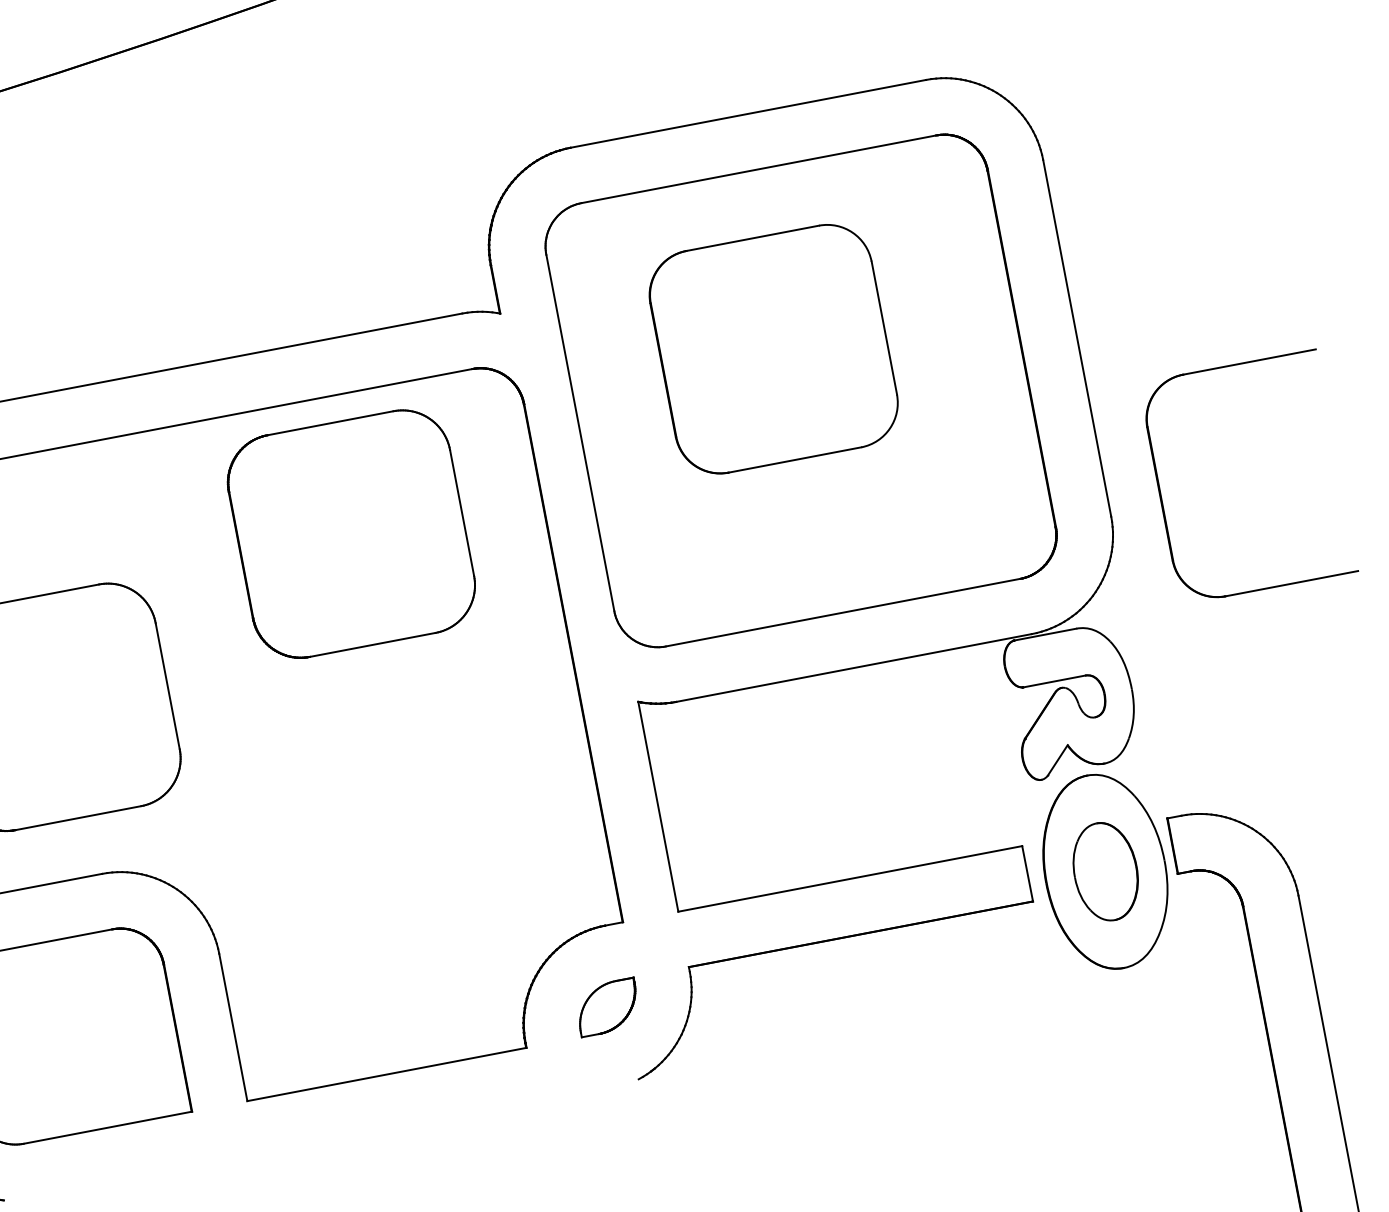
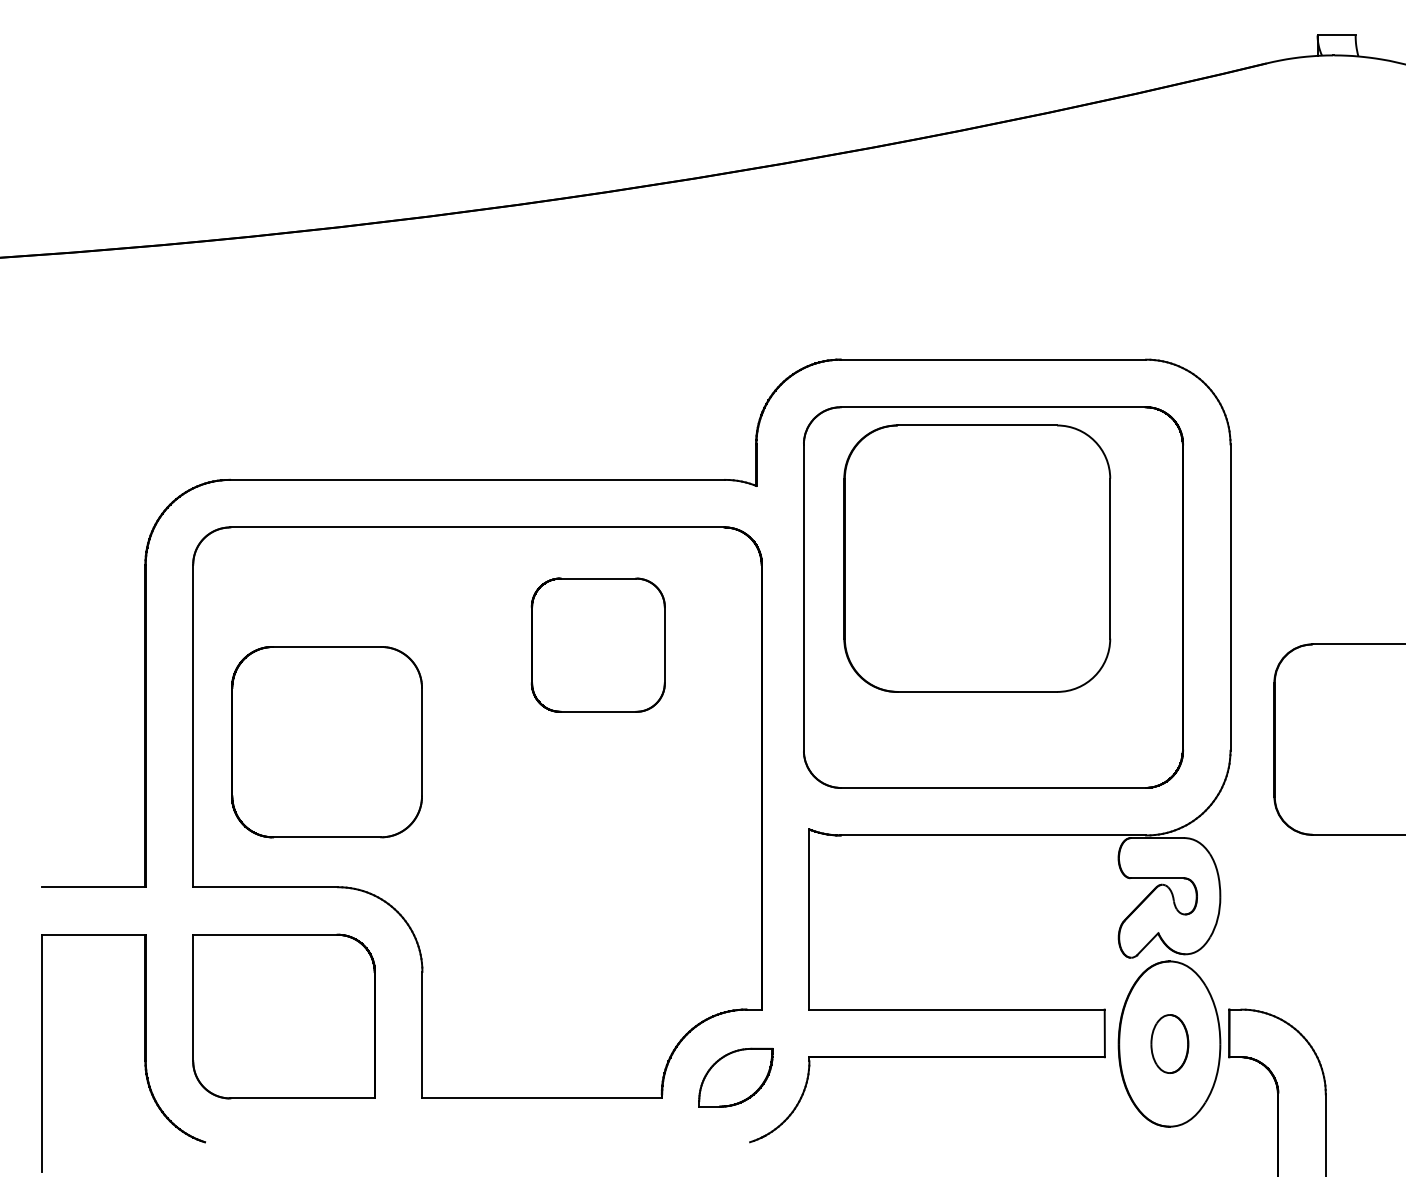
part: (773, 348) -> (977, 558), size x1.4
part: (351, 534) -> (598, 645), size x0.7
part: (1105, 871) -> (1169, 1043), size x0.7
part: (607, 1007) -> (735, 1077), size x1.4

